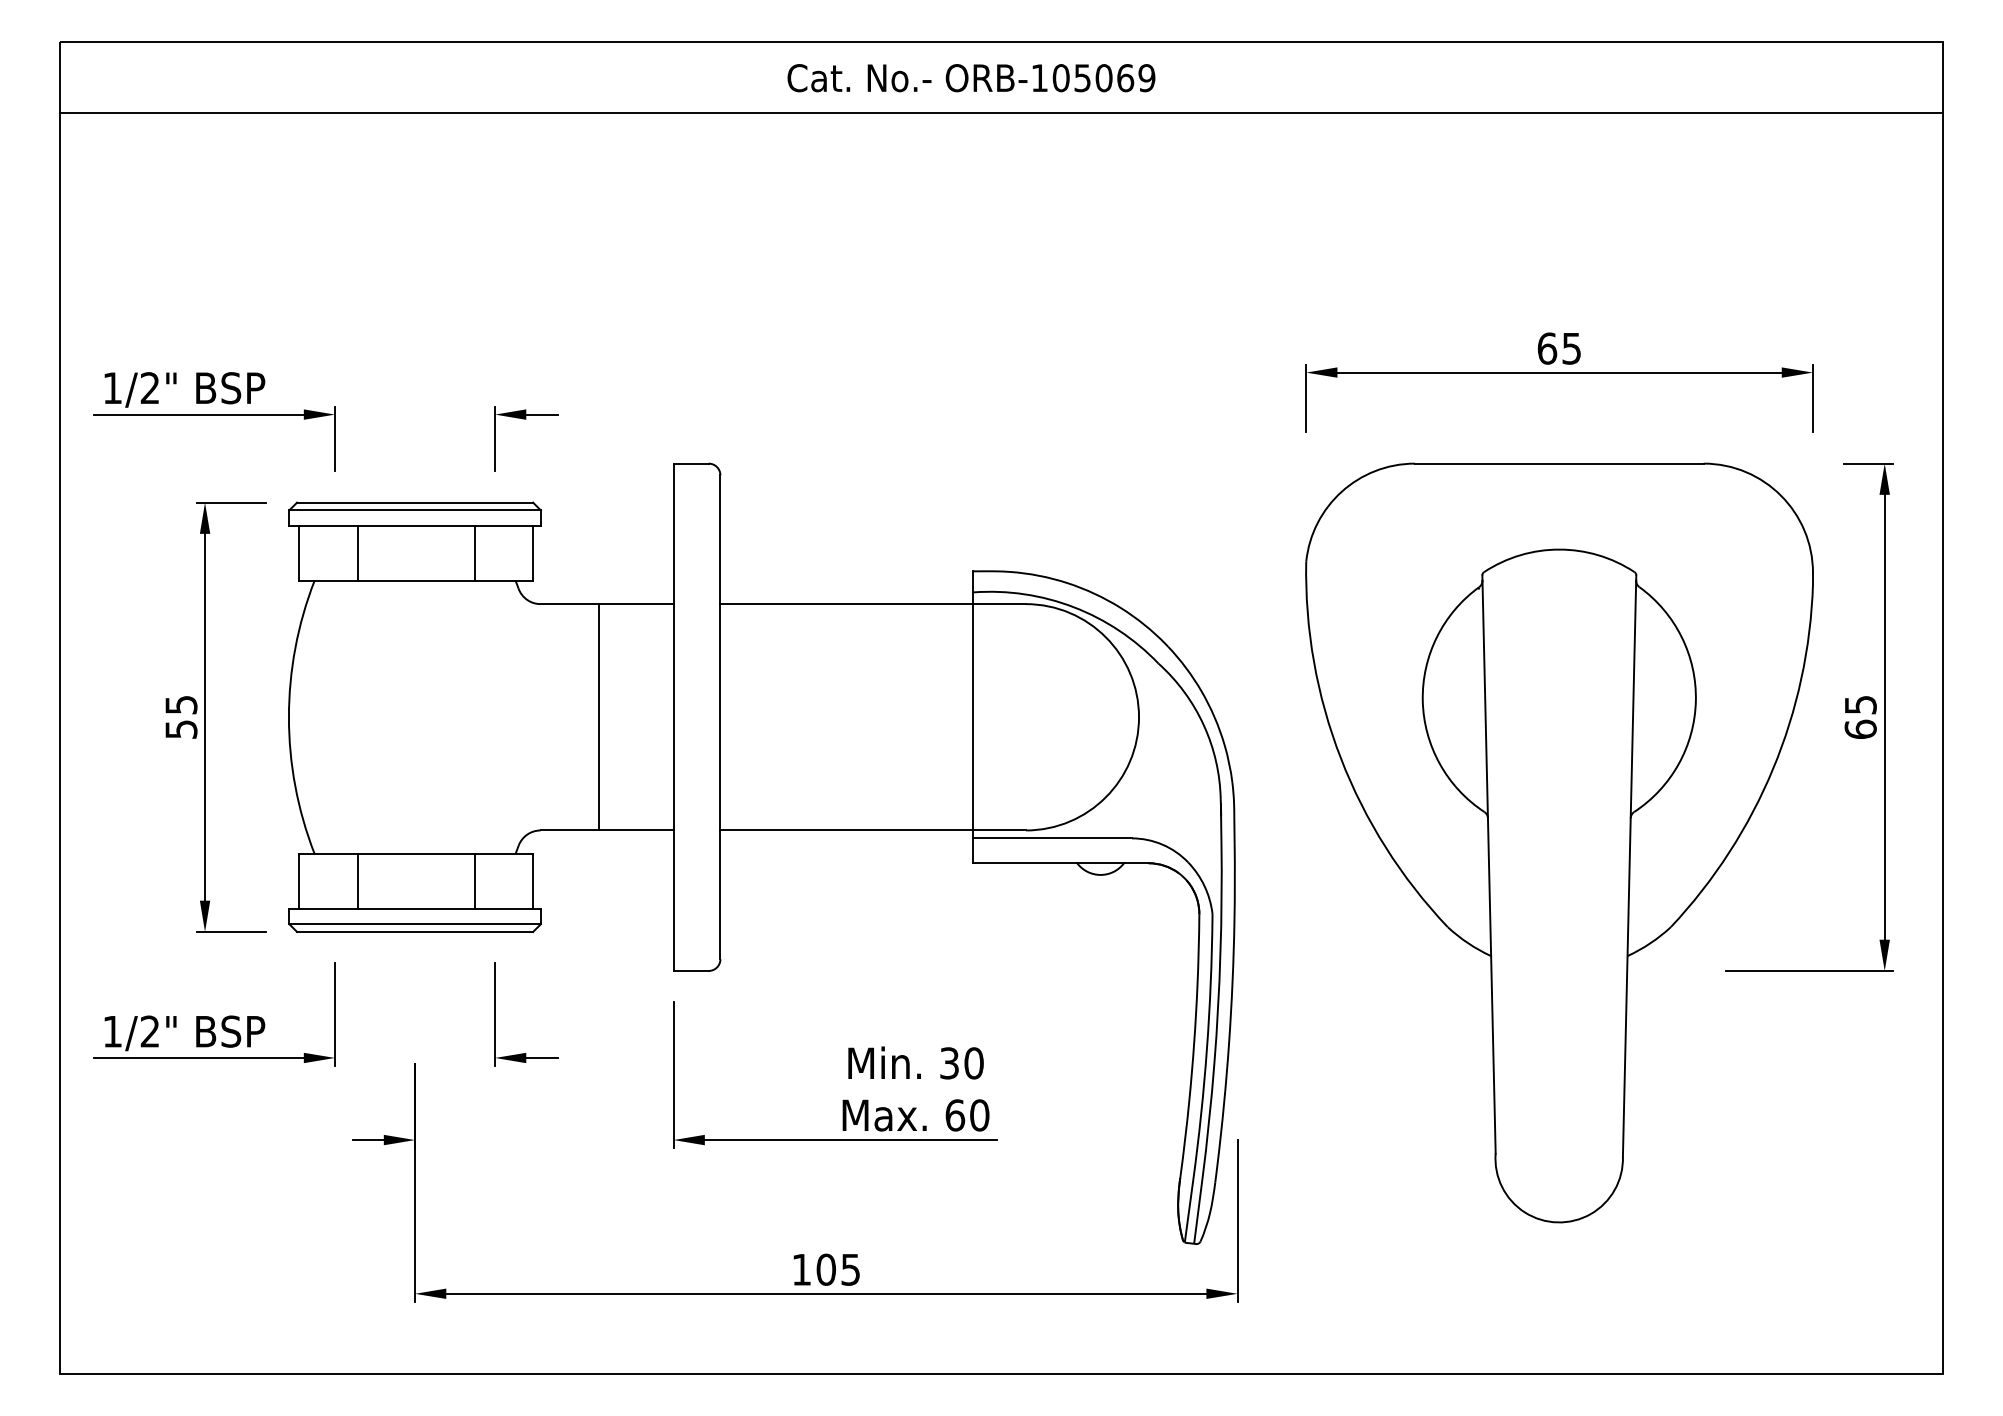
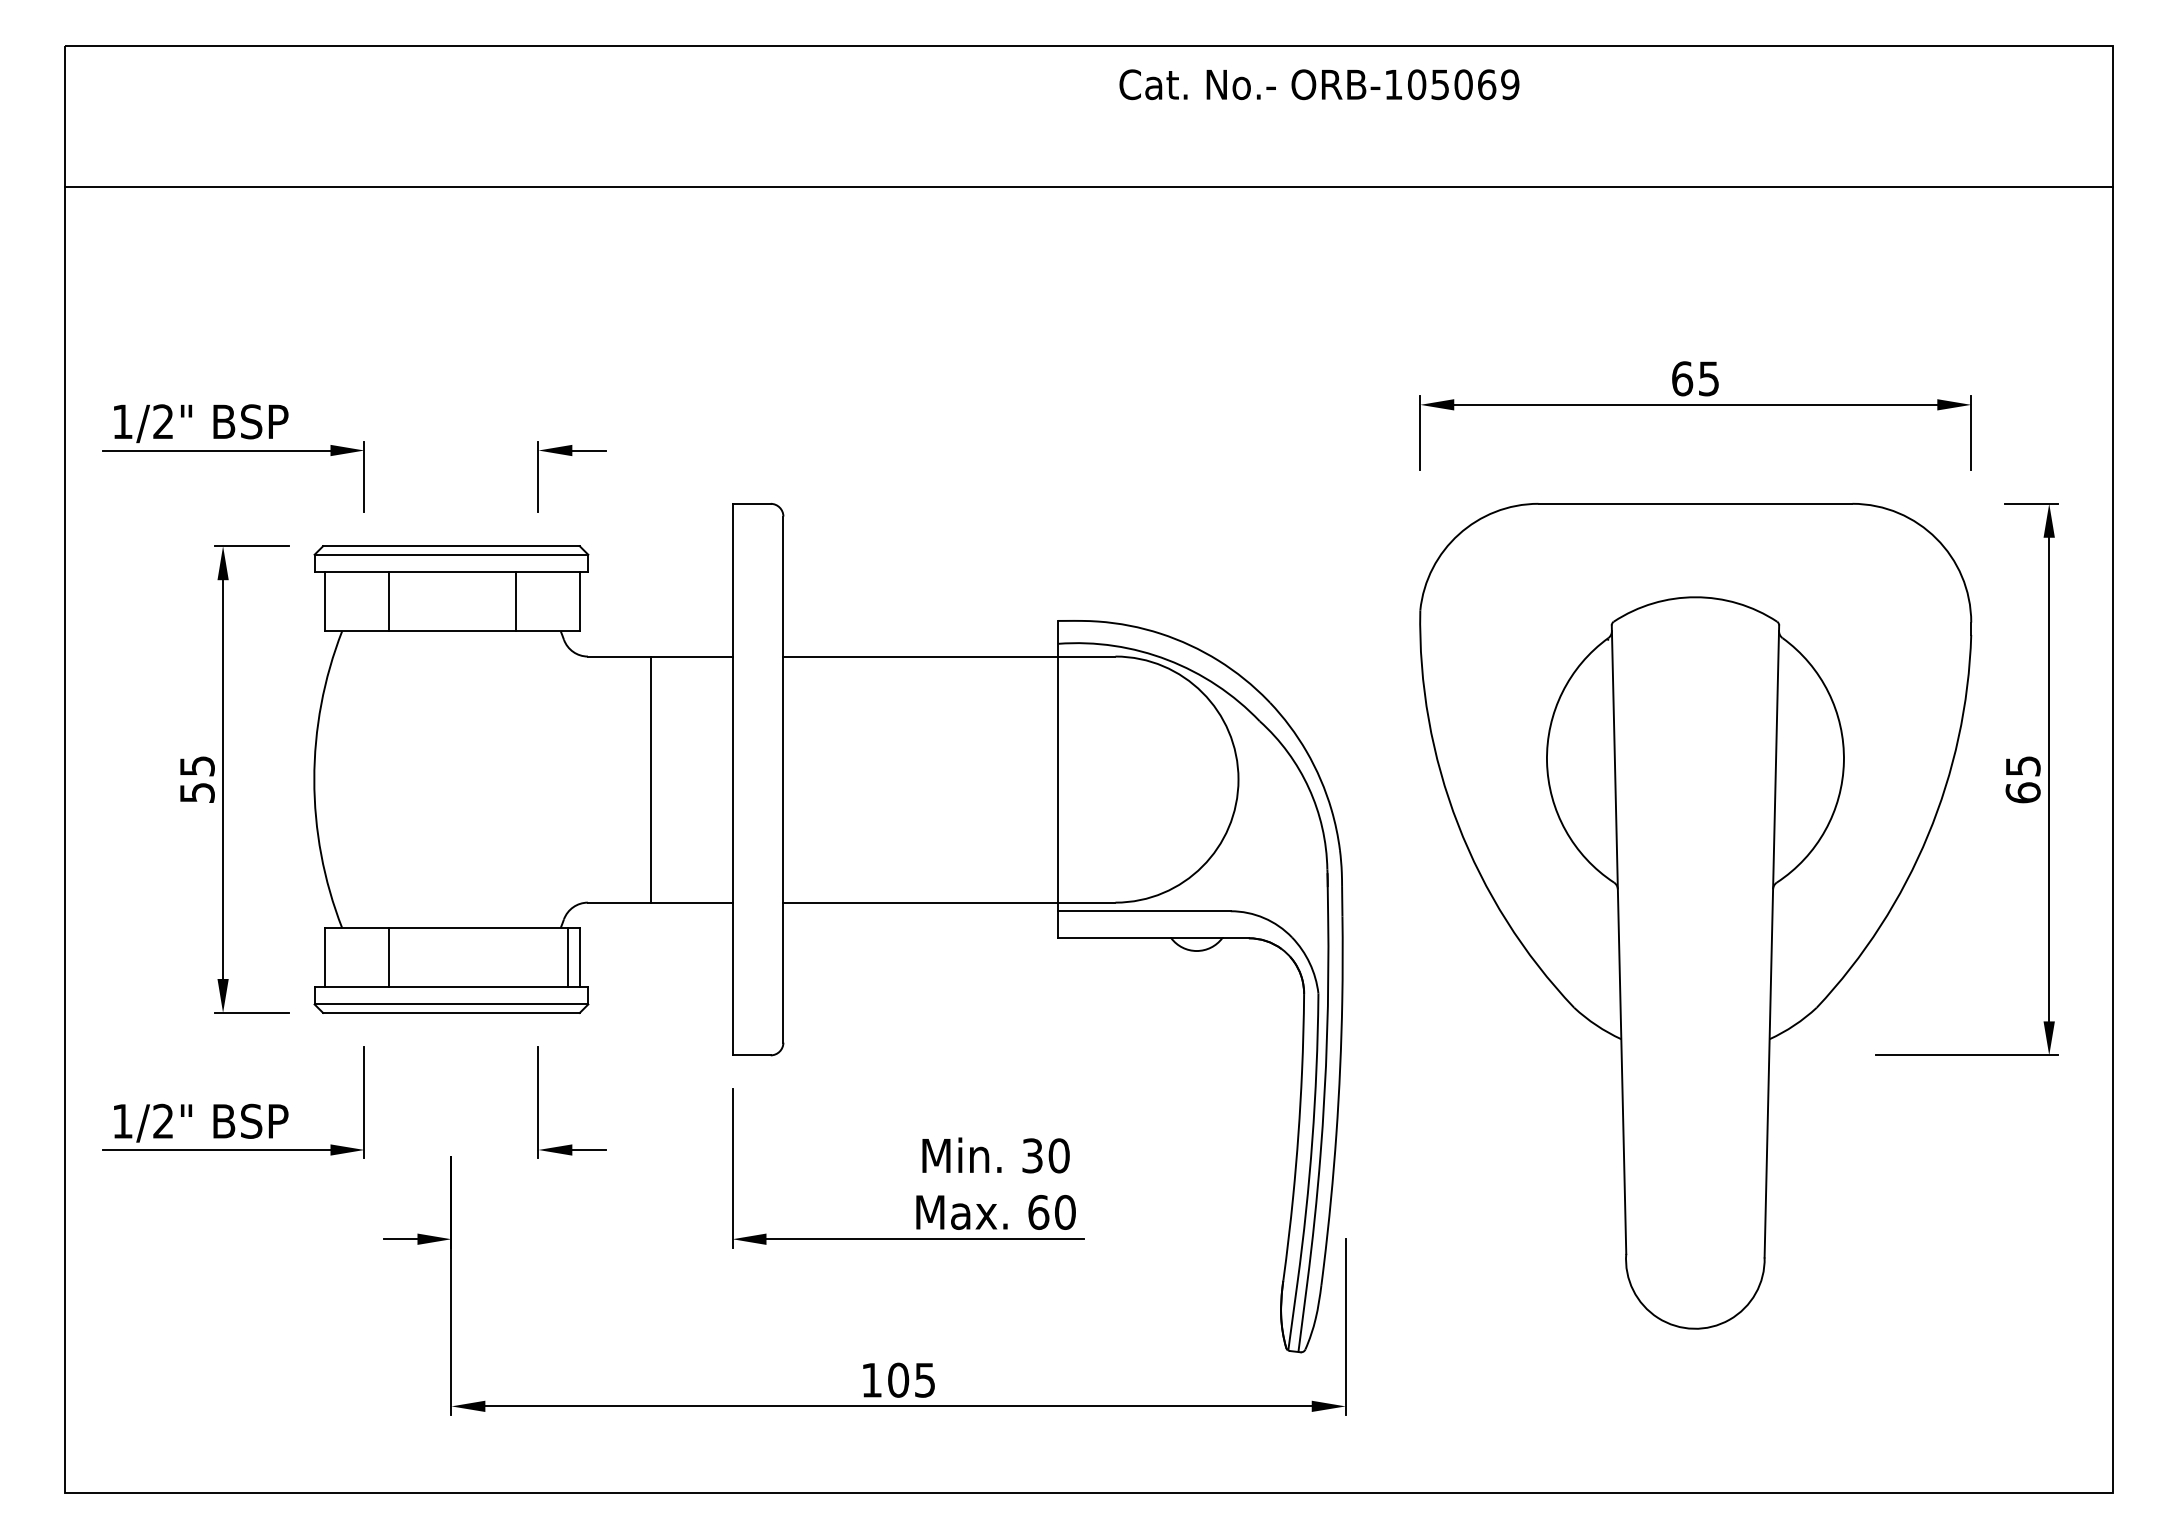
text: (971, 78) -> (1319, 85), moved
line: (1001, 112) -> (1089, 187), moved
line: (474, 880) -> (568, 957), moved

